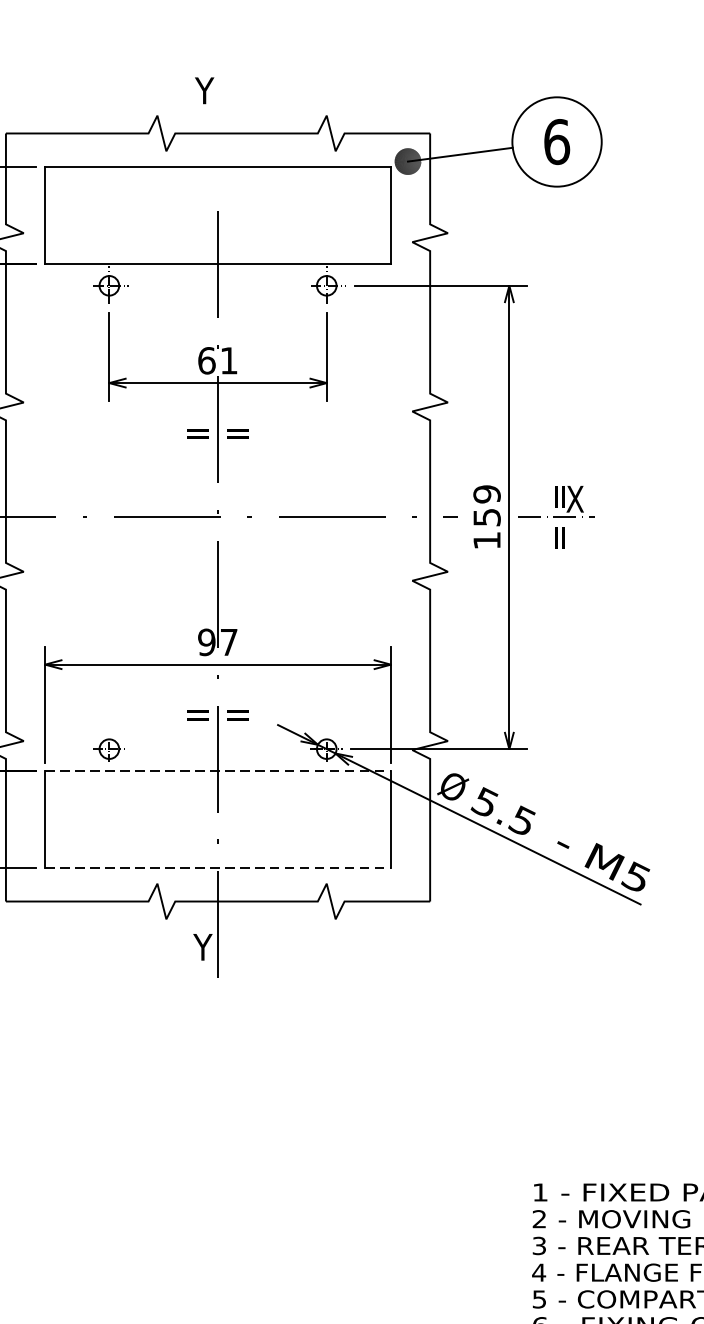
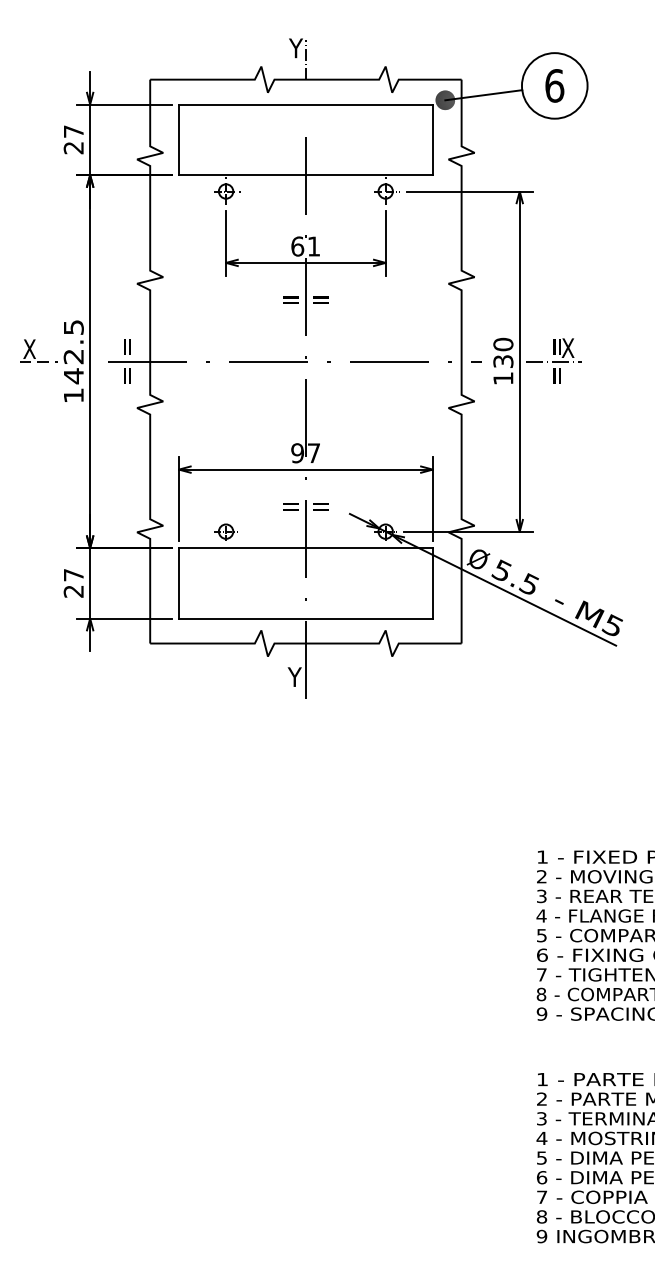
line: (217, 106) -> (305, 59), added
text: (487, 505) -> (503, 352), 159 -> 130
line: (217, 772) -> (305, 548), dashed -> solid
line: (217, 867) -> (305, 618), dashed -> solid

